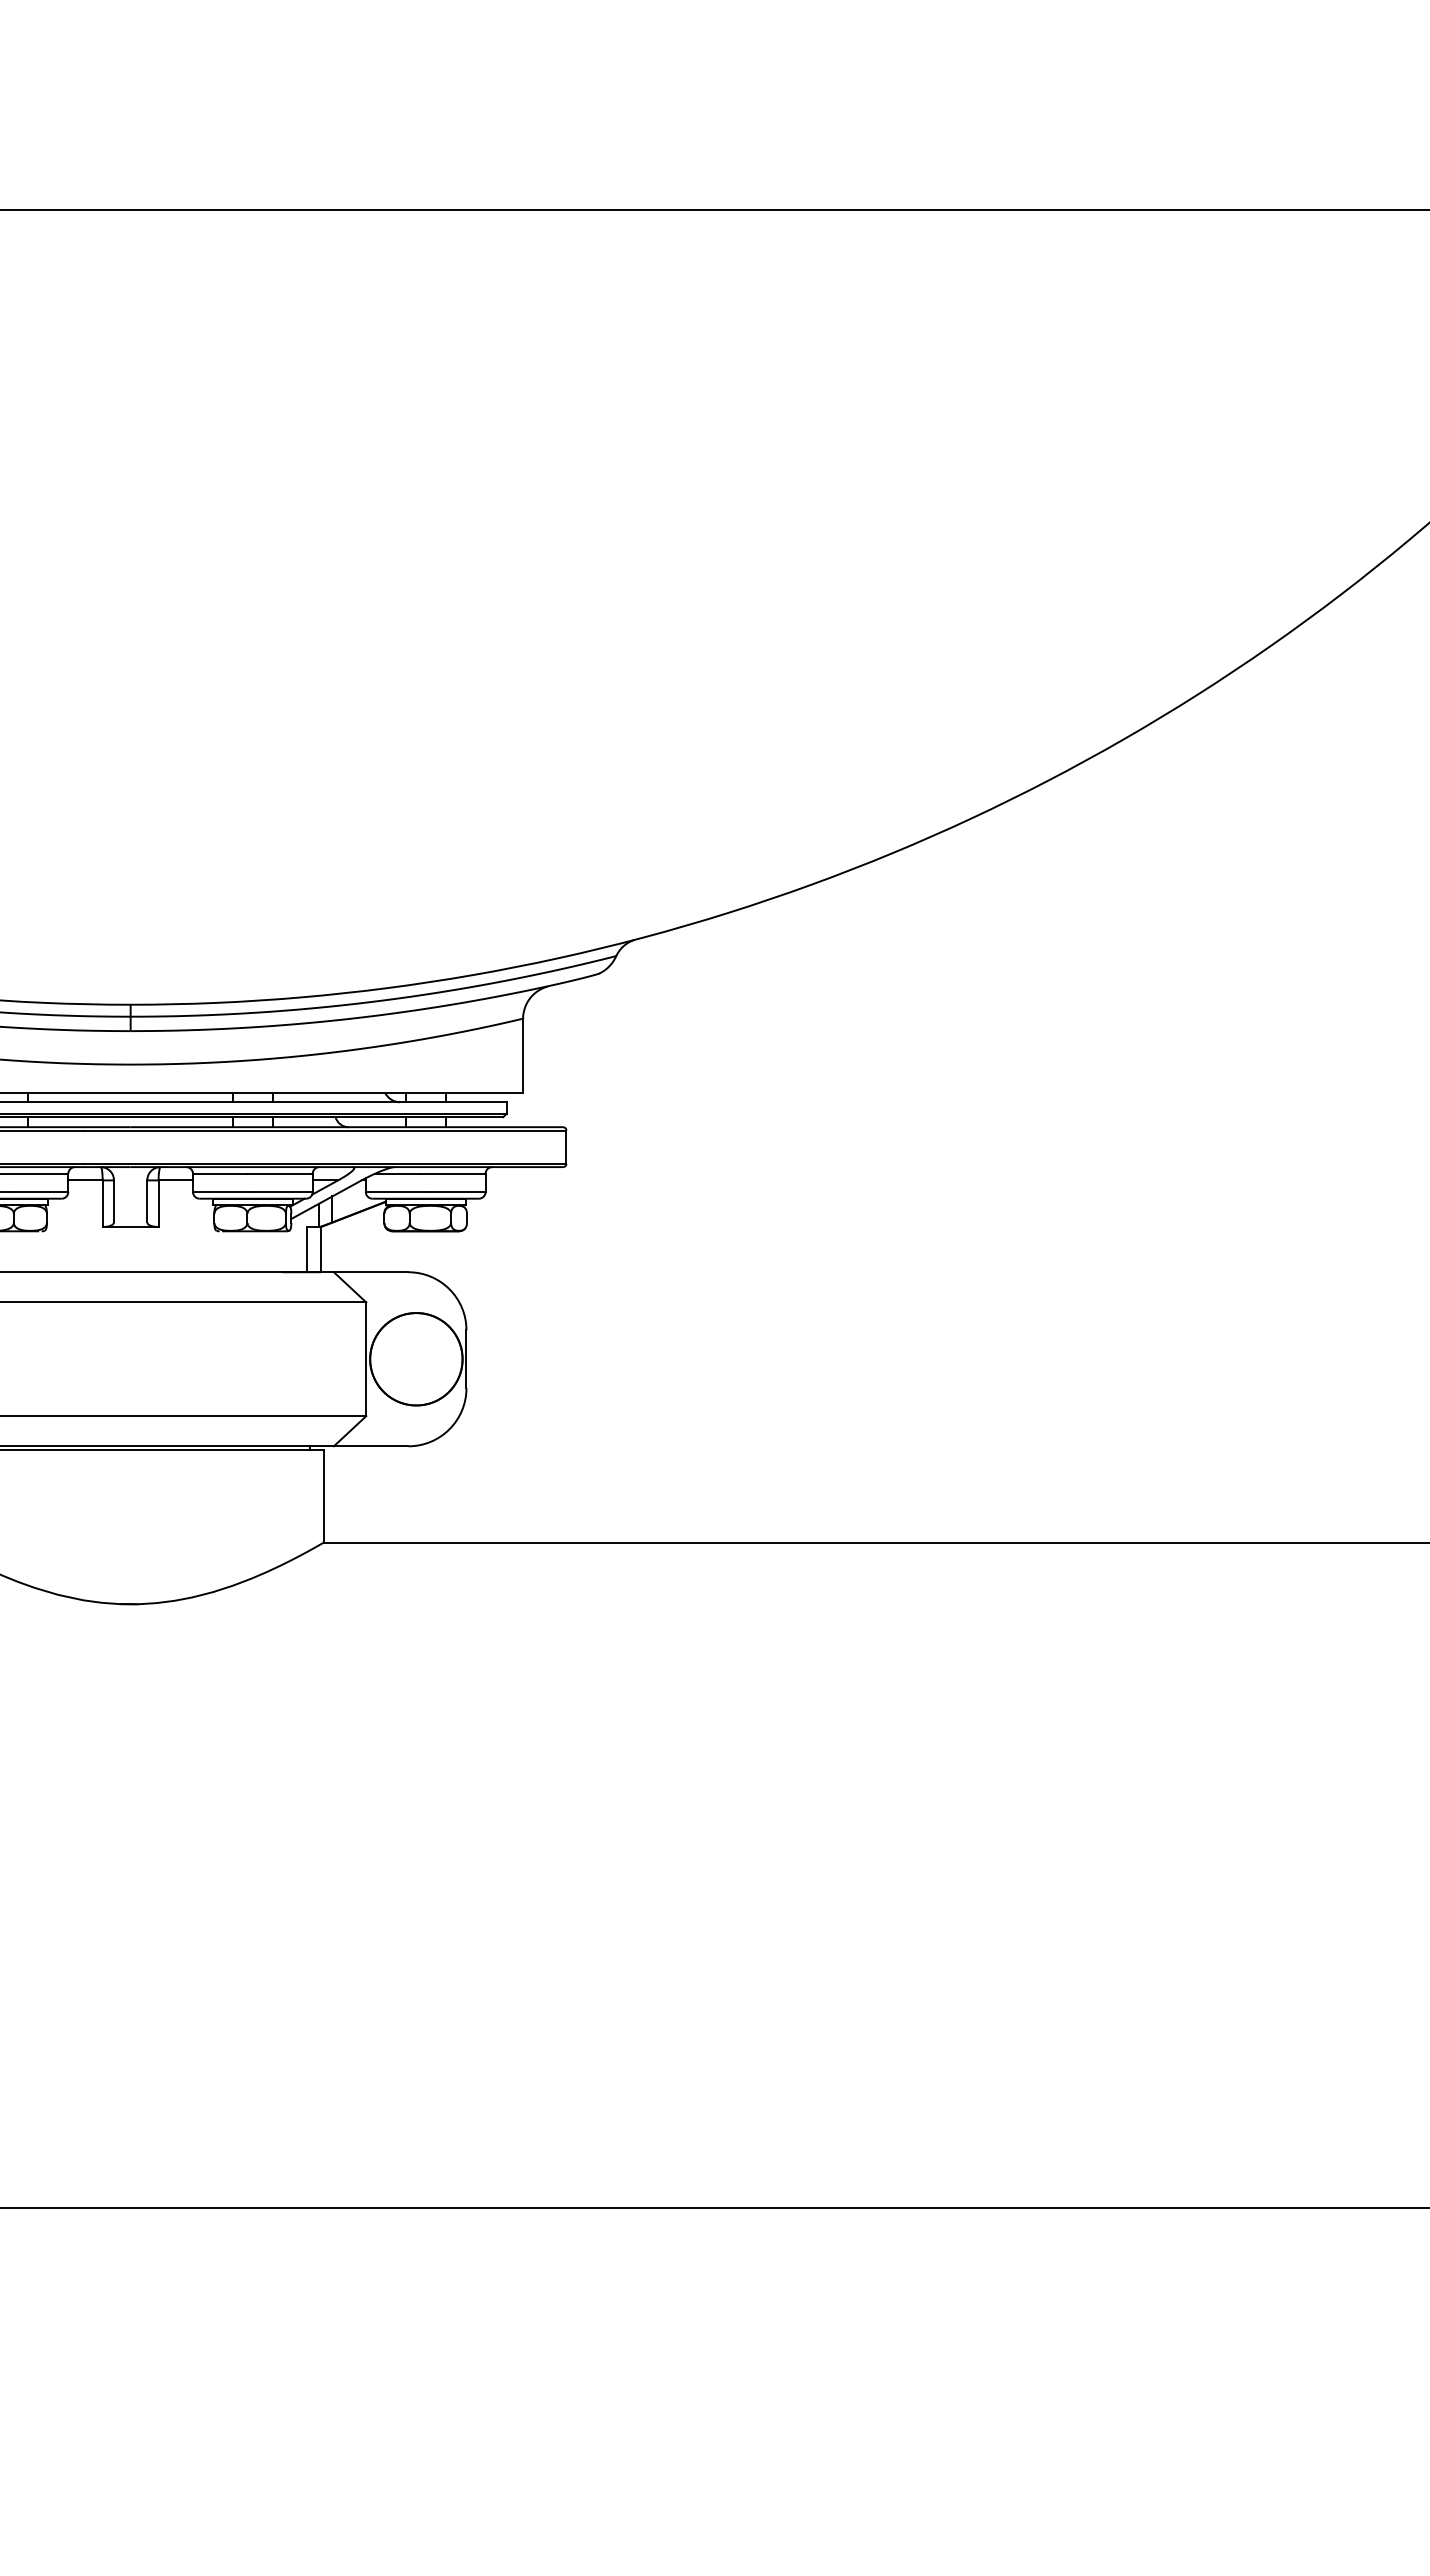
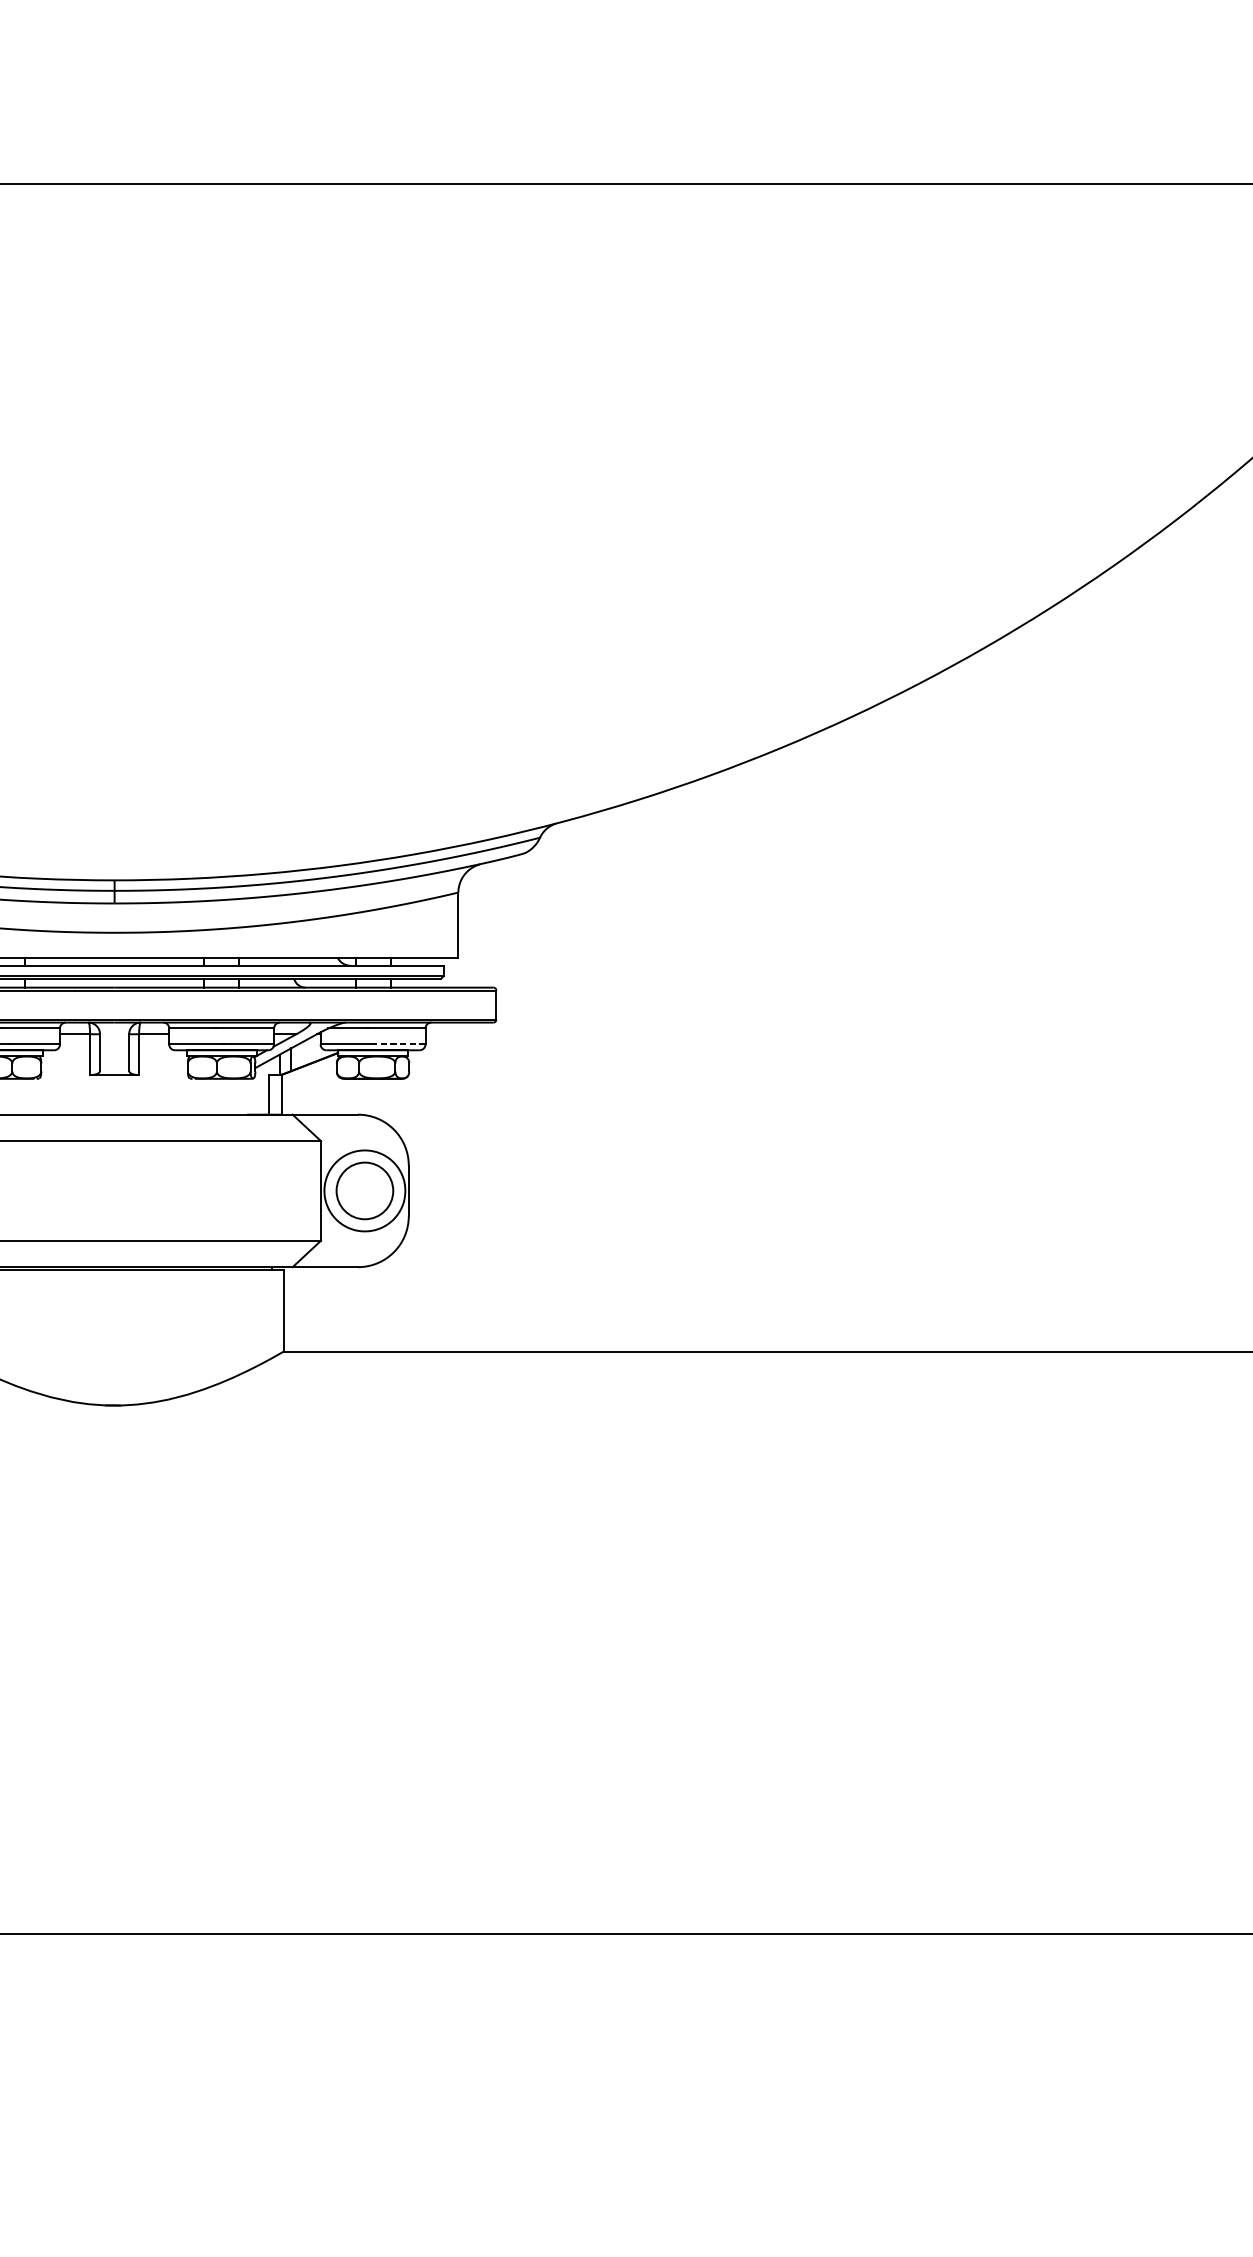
line: (456, 1192) -> (400, 1044), solid -> dashed
circle: (416, 1359) -> (365, 1191), size x0.7

